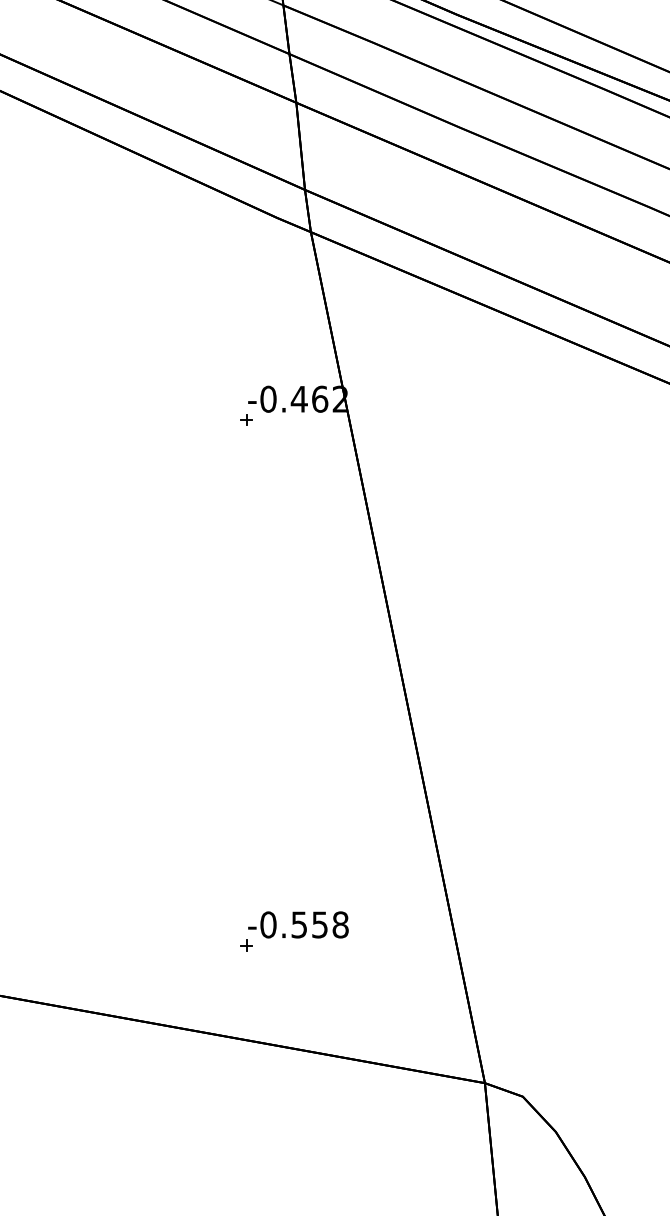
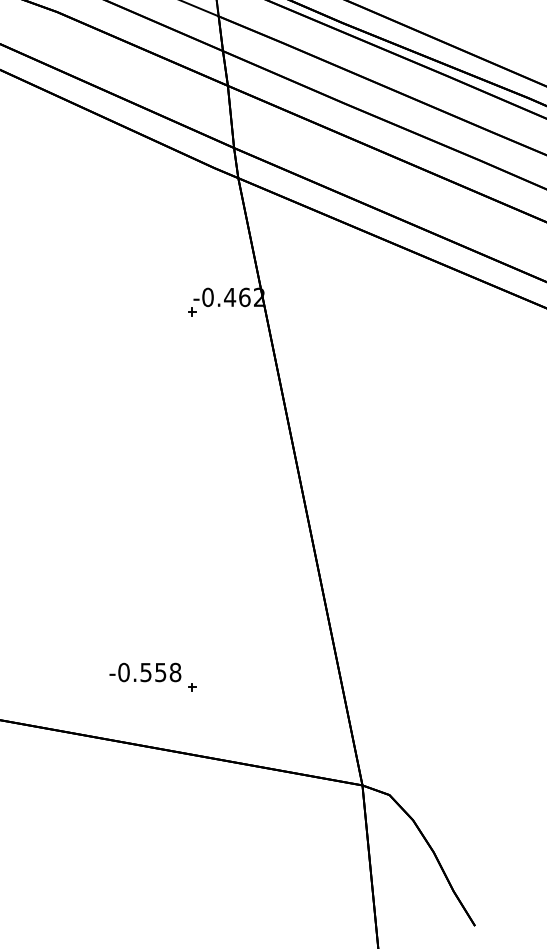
text: (298, 924) -> (145, 672), moved

